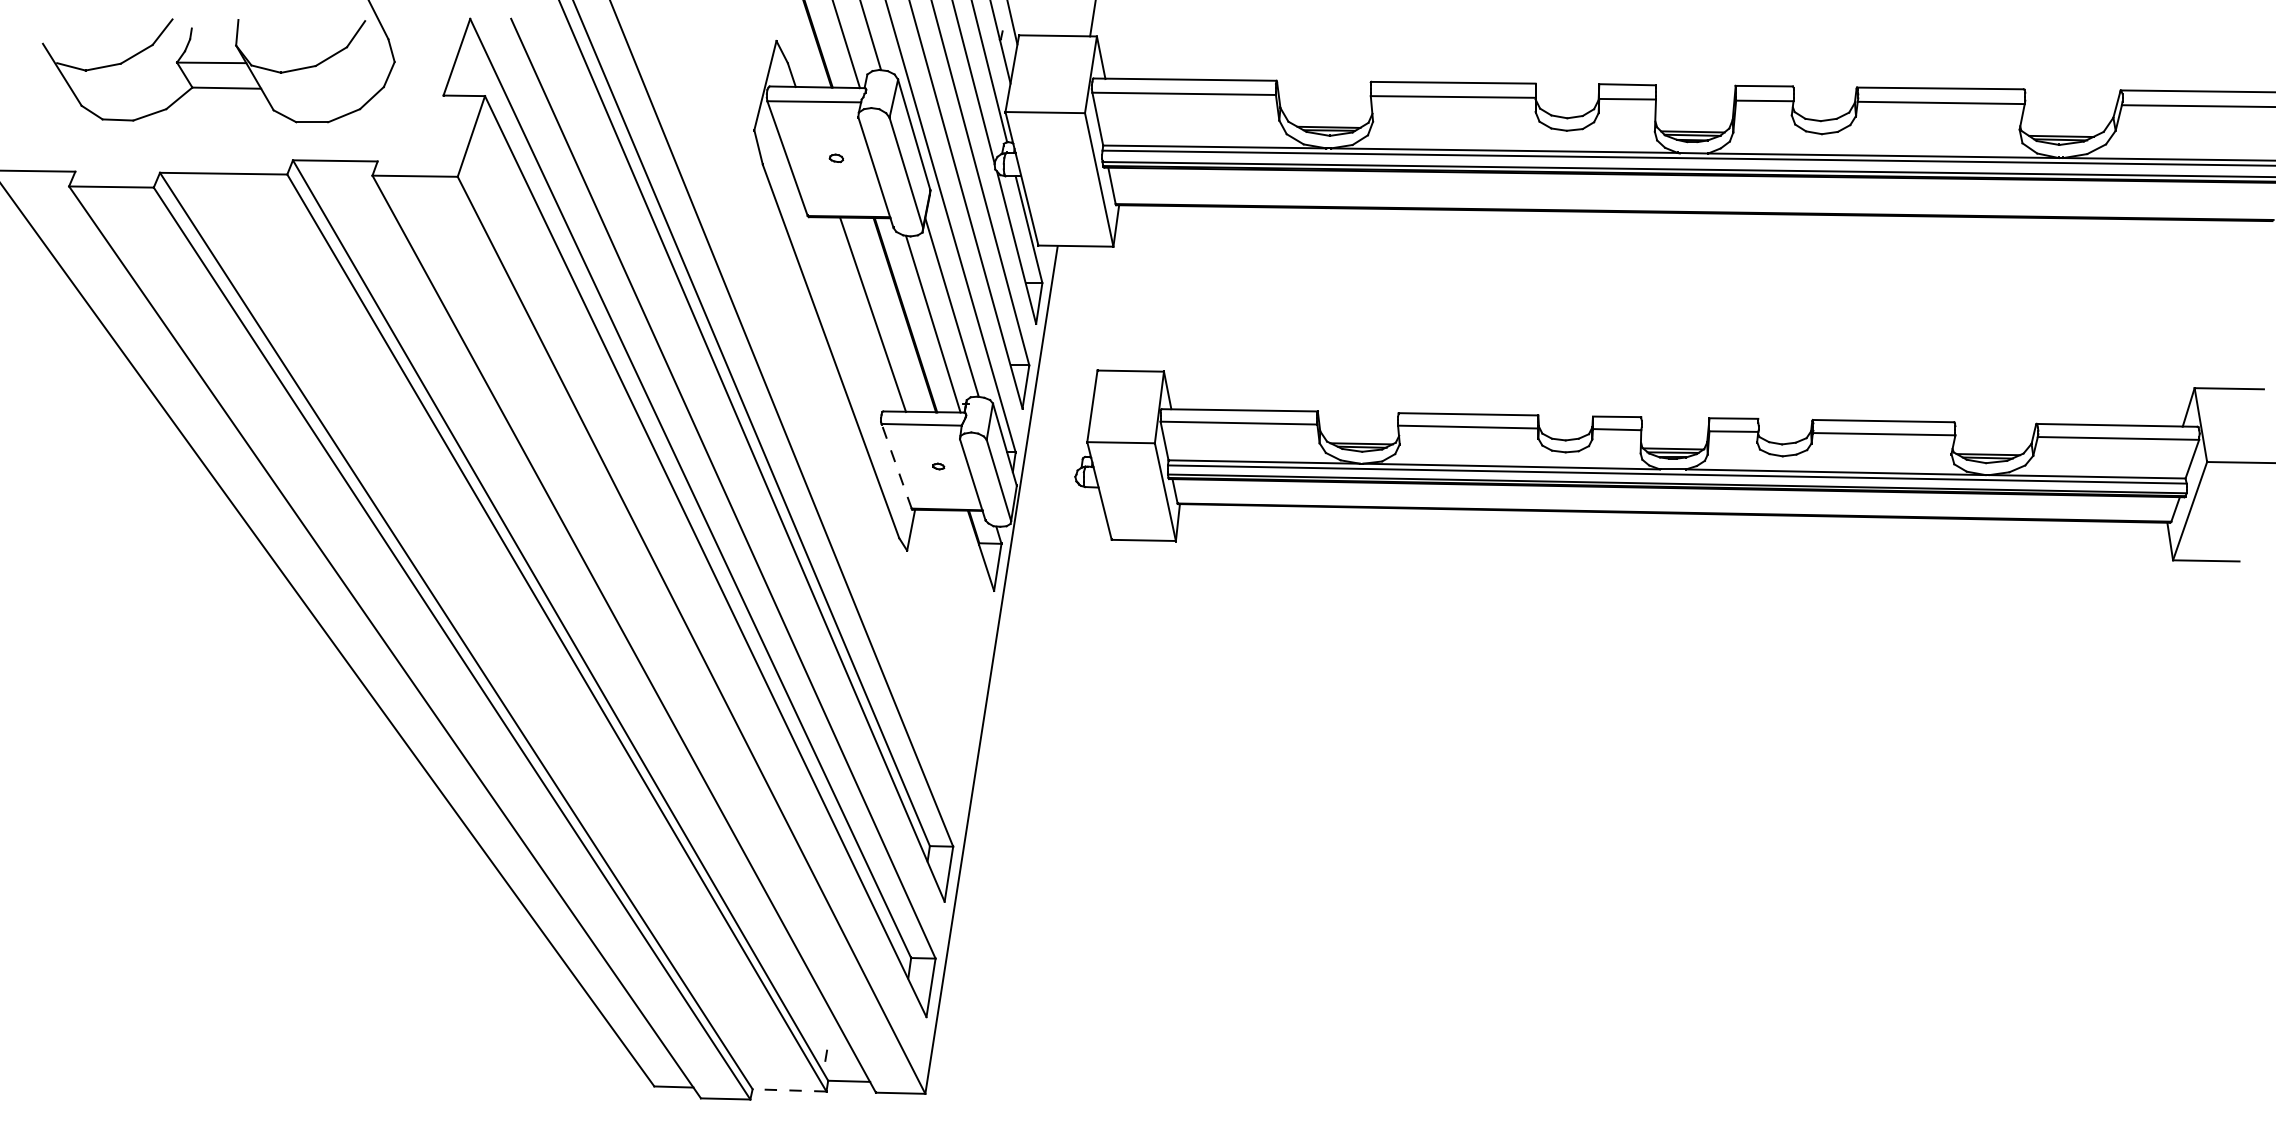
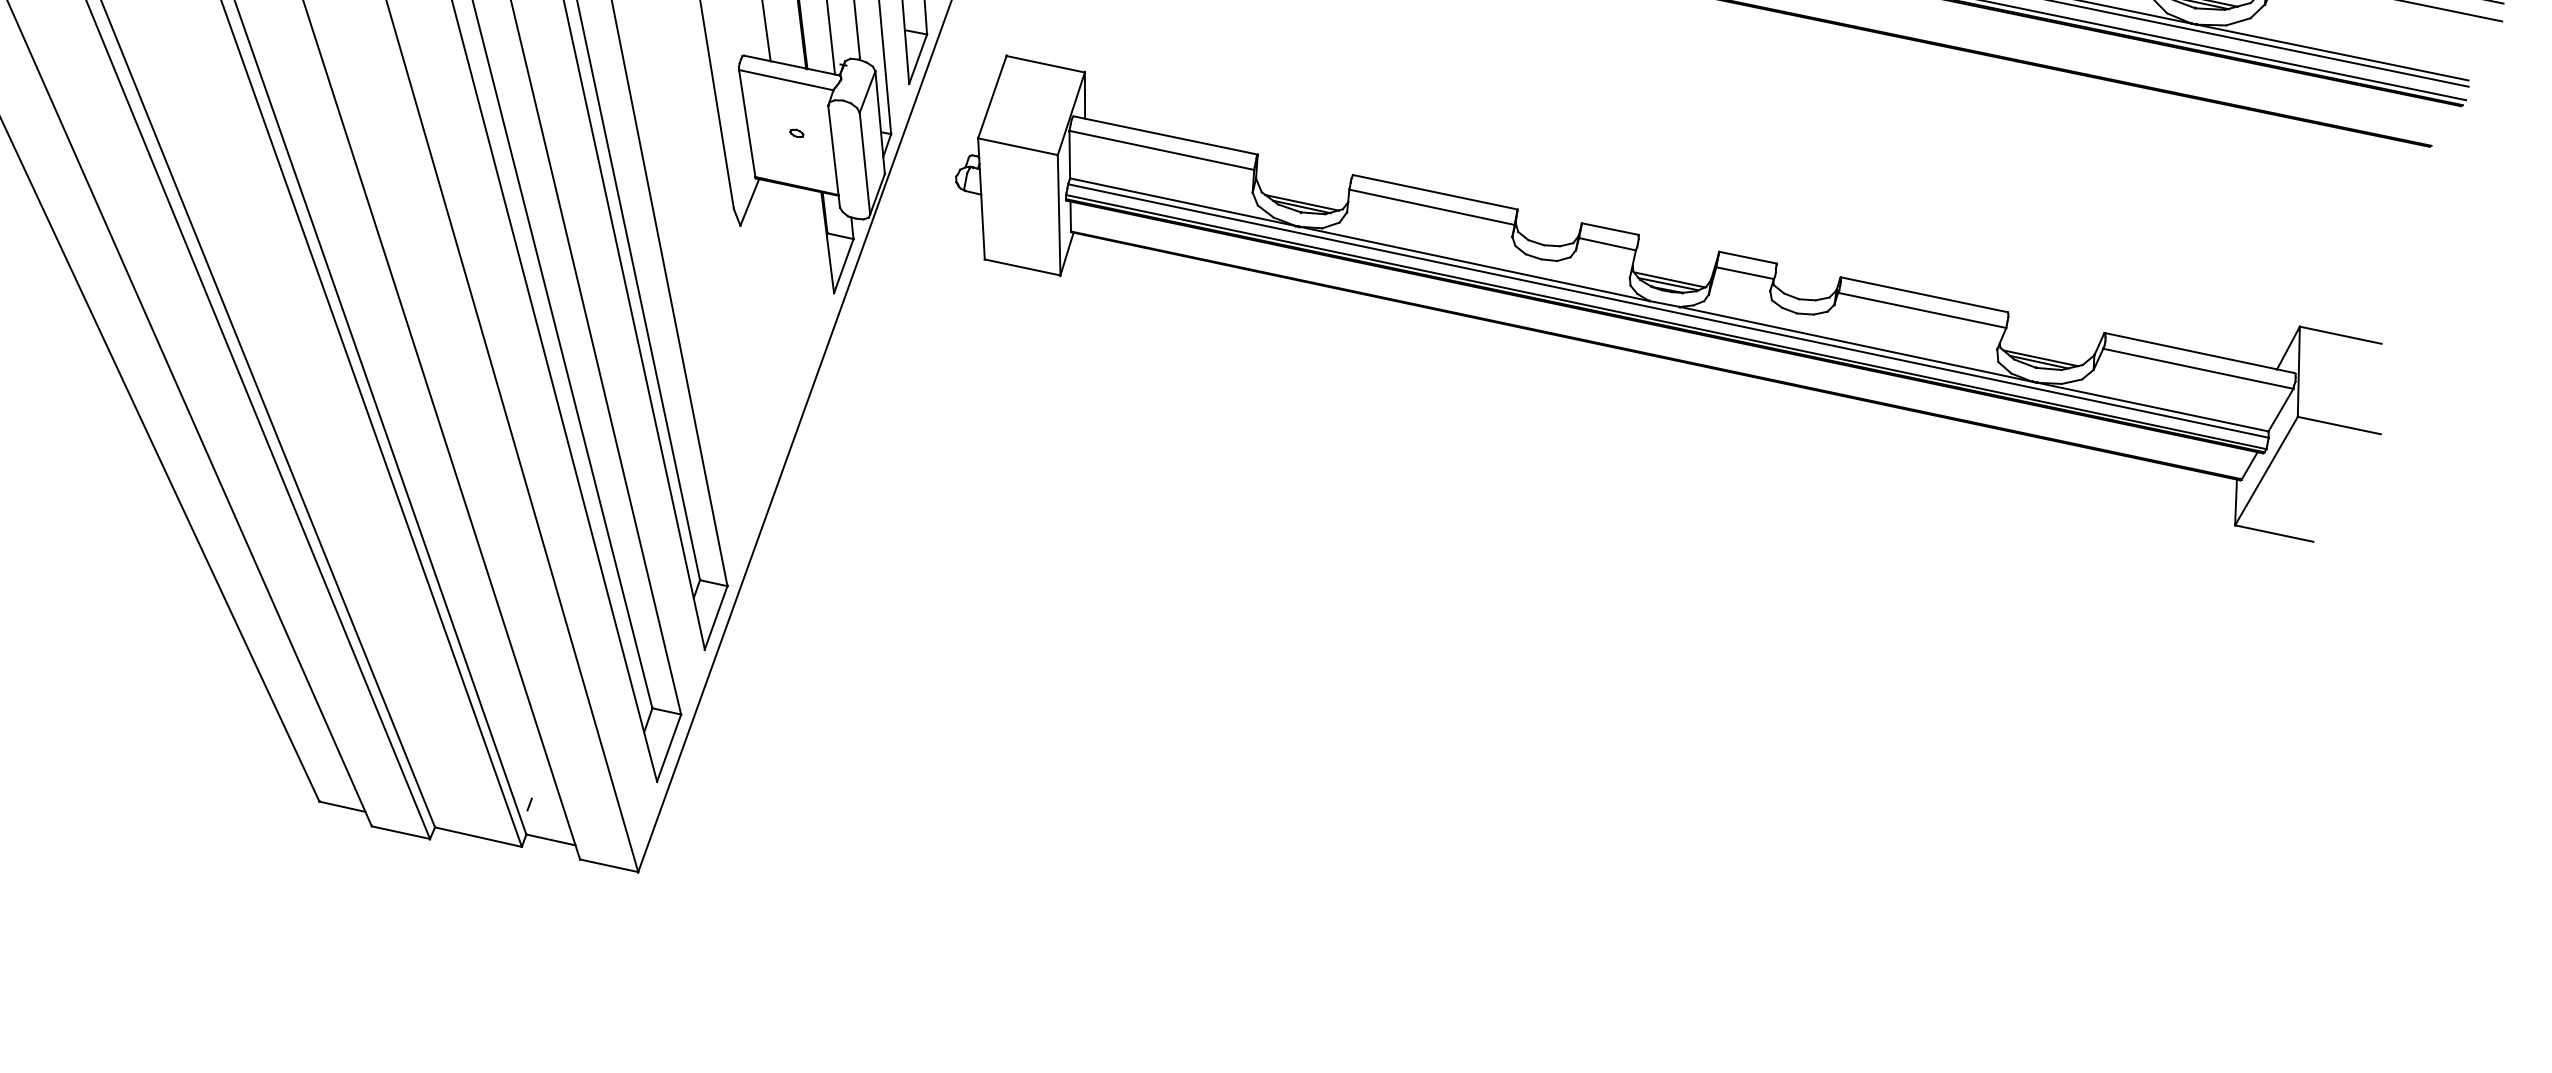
line: (896, 466) -> (746, 123), dashed -> solid
line: (789, 1090) -> (478, 837), dashed -> solid

